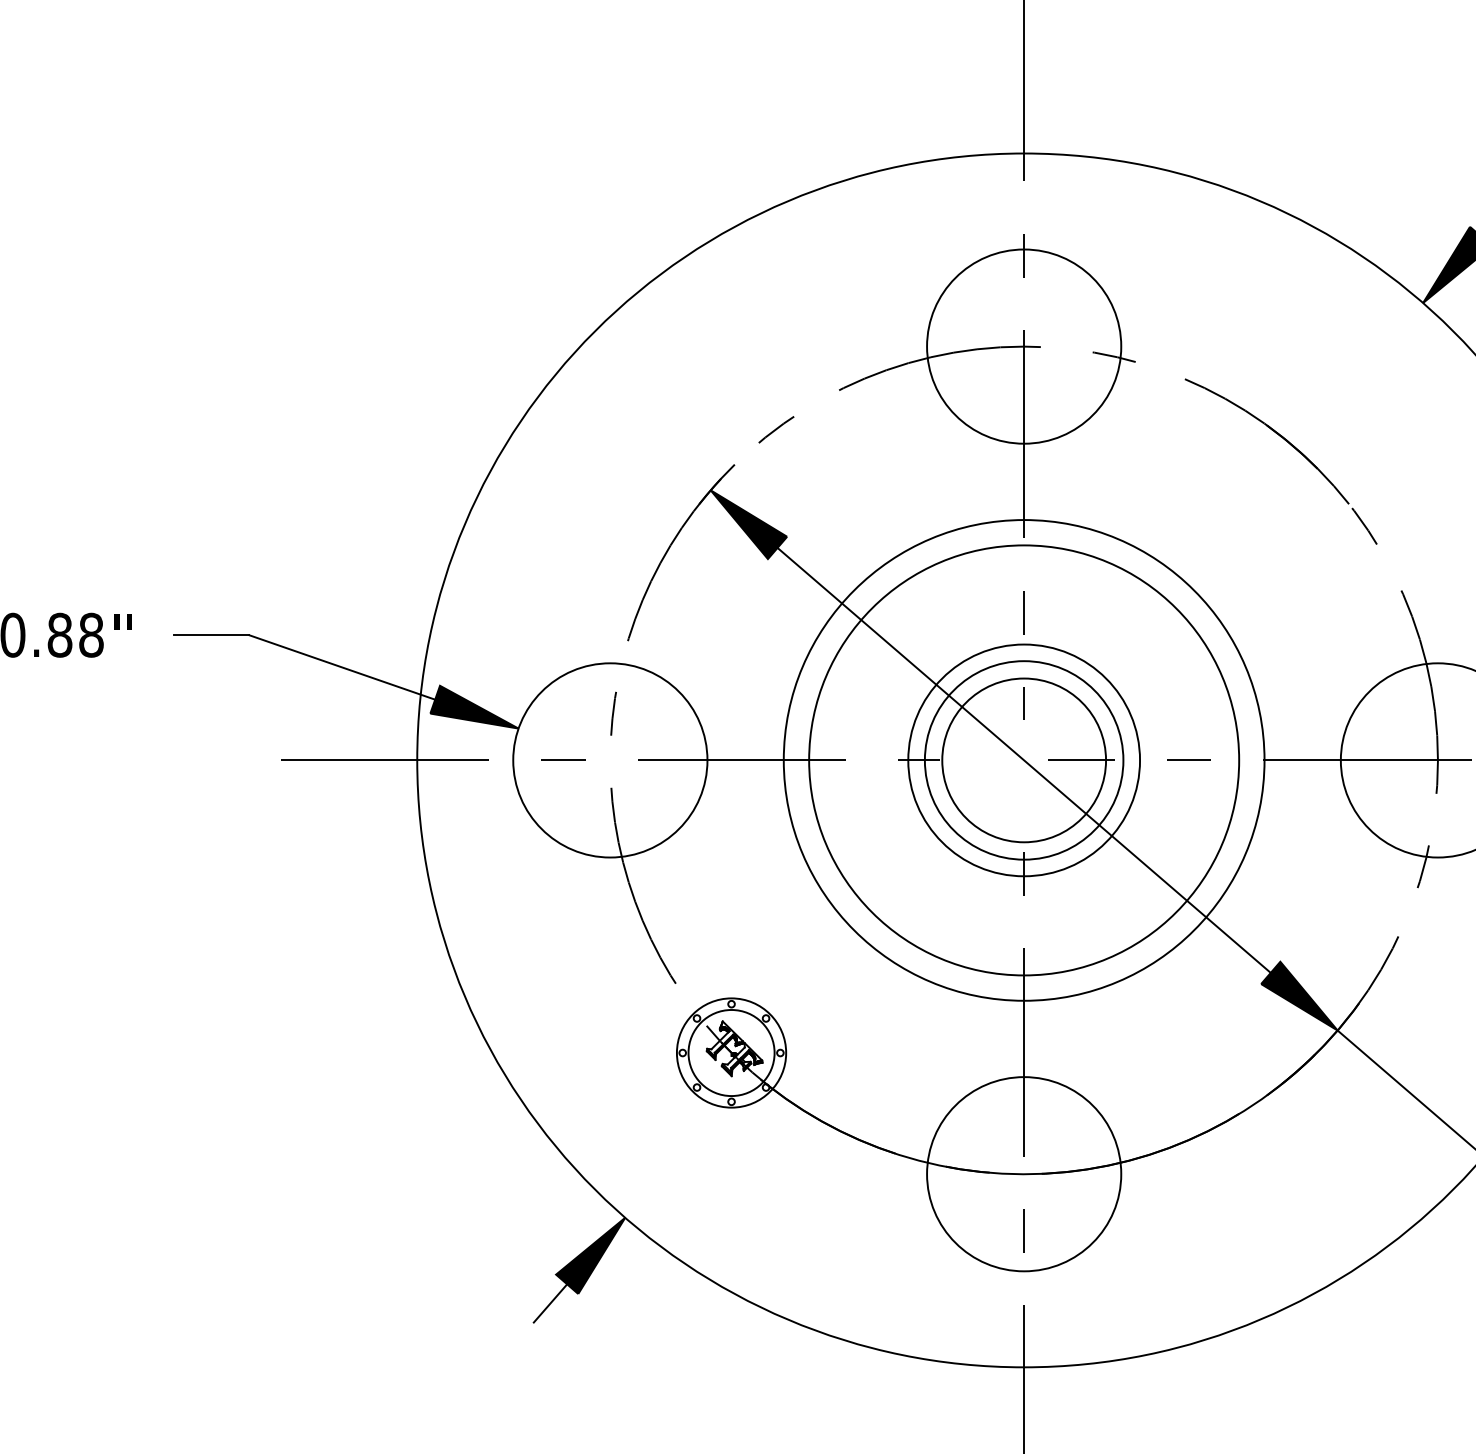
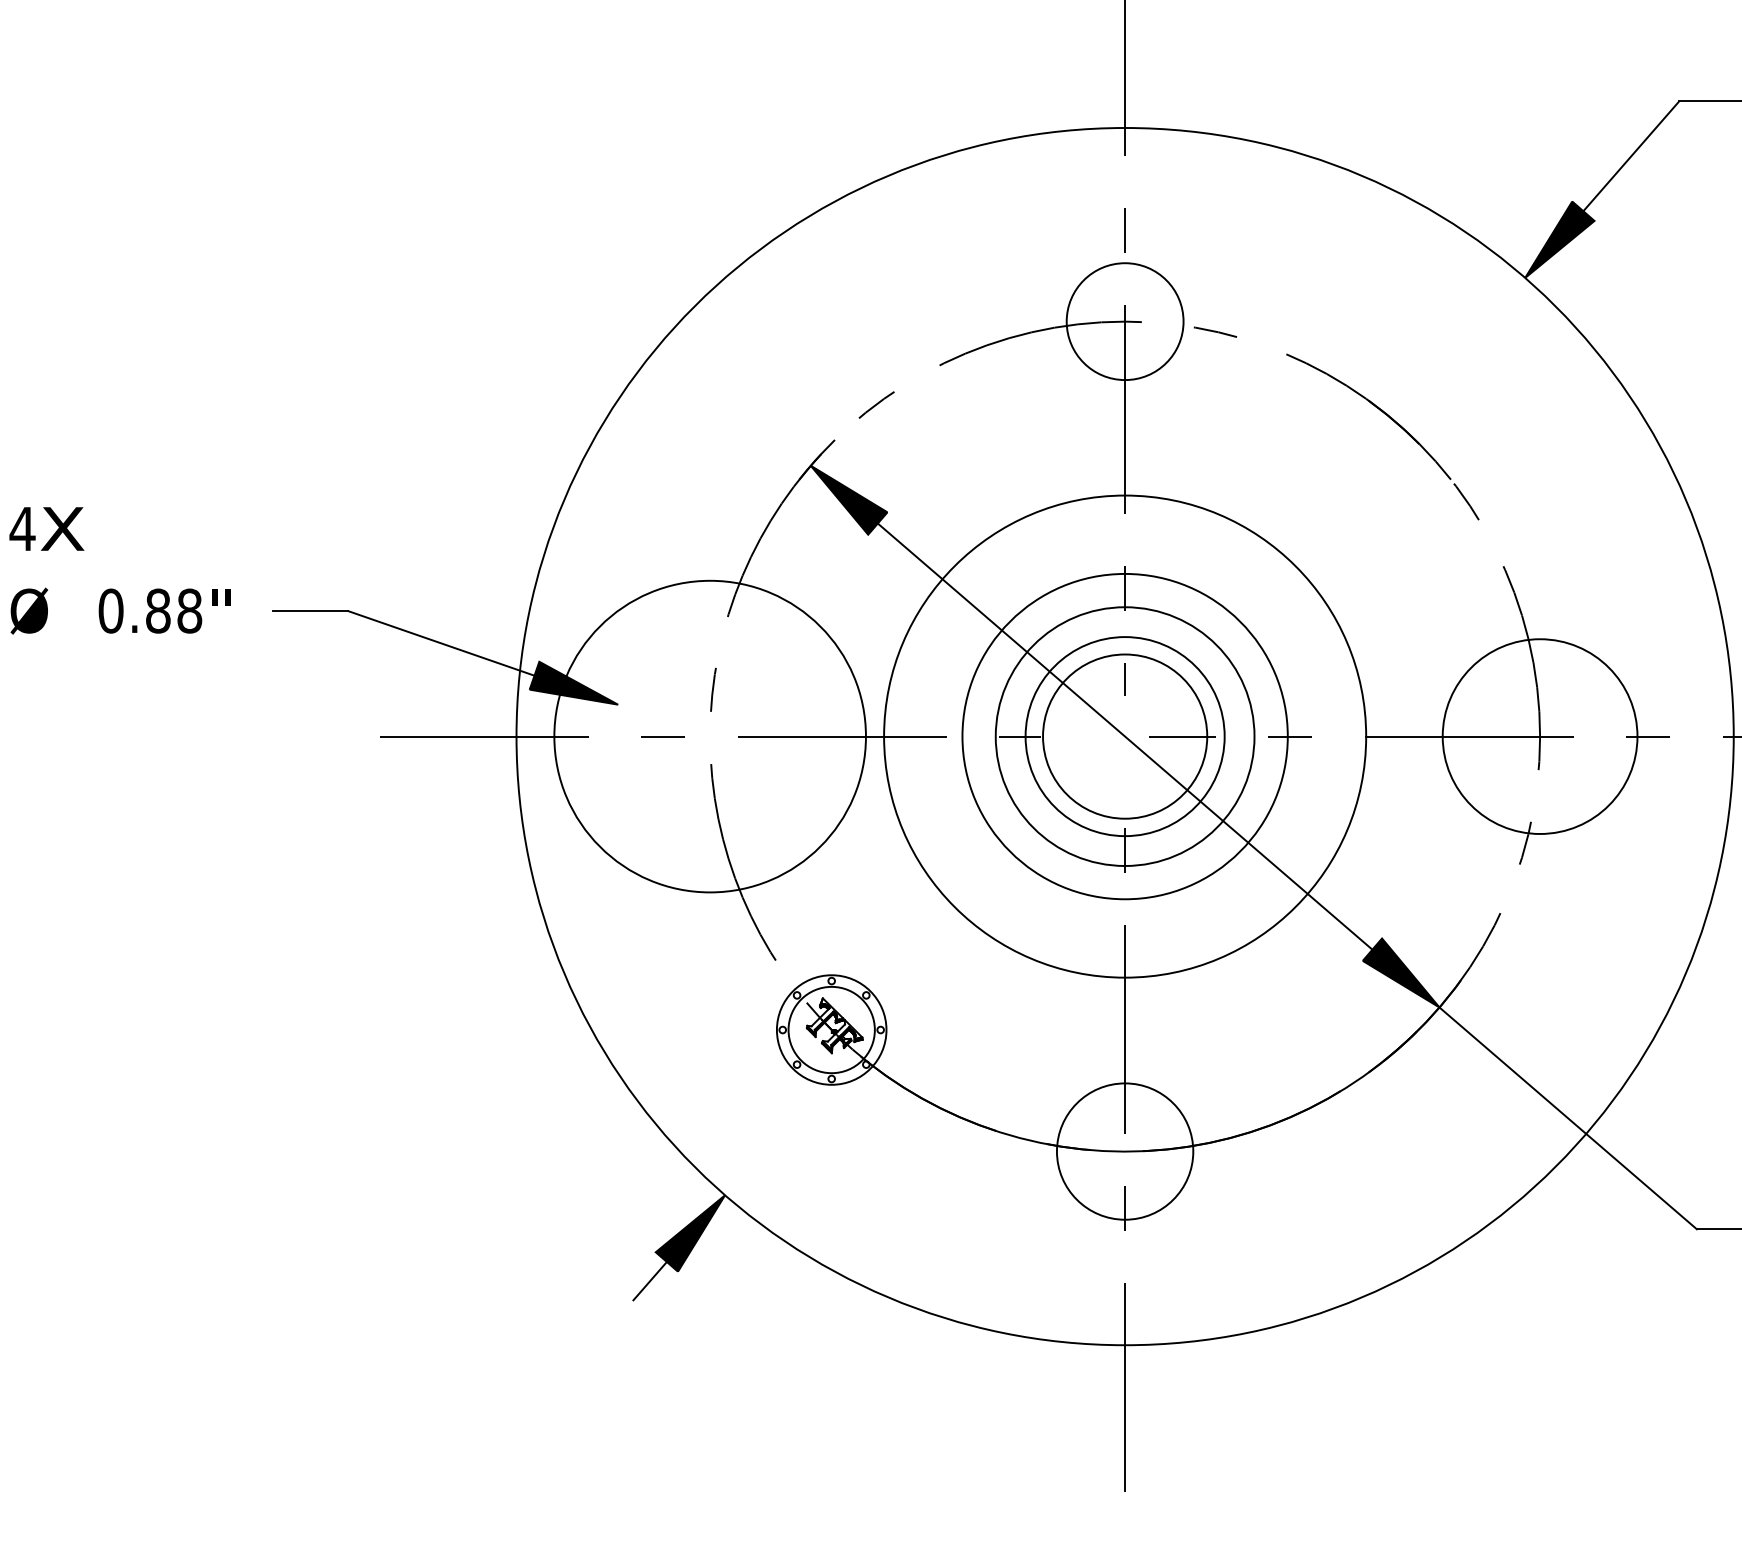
circle: (1023, 346) -> (1124, 321), size x0.6
circle: (609, 760) -> (709, 736), size x1.6
circle: (1023, 760) -> (1124, 736), size x0.6
circle: (1023, 760) -> (1124, 736), size x1.4
circle: (1023, 1174) -> (1124, 1151), size x0.7

